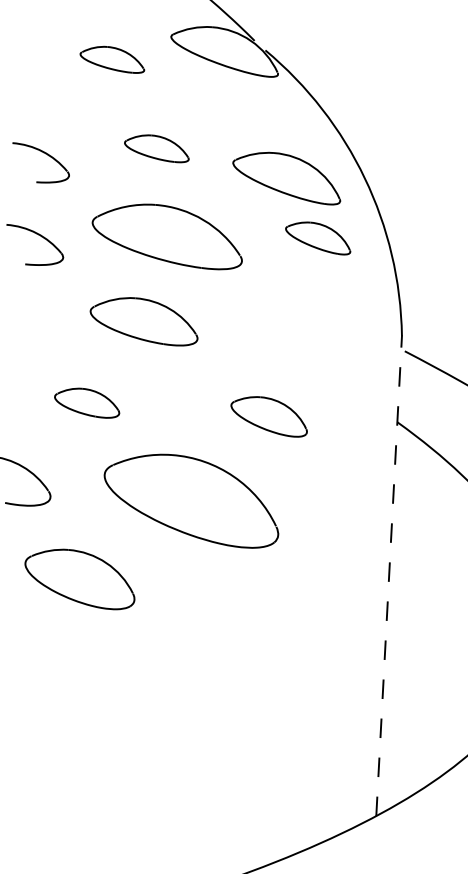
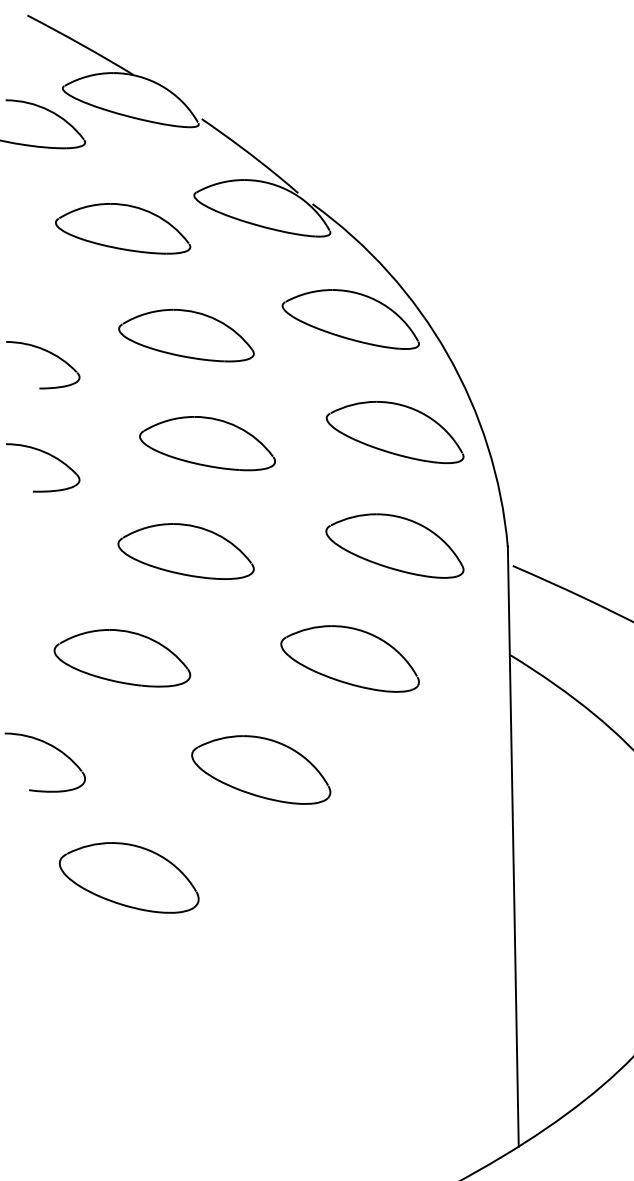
part: (112, 59) -> (123, 228), size x1.67
part: (157, 148) -> (186, 335), size x1.67
part: (286, 177) -> (350, 319), moved
part: (167, 235) -> (207, 443), size x0.71
part: (317, 237) -> (394, 432), size x1.67
part: (311, 328) -> (394, 545), added
part: (87, 402) -> (122, 658), size x1.67
part: (268, 415) -> (349, 658), size x1.43
part: (192, 499) -> (261, 769), size x0.62
line: (389, 575) -> (513, 846), dashed -> solid

